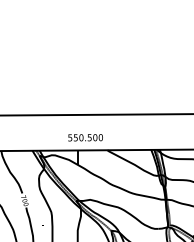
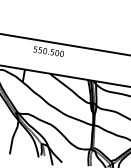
text: (85, 137) -> (48, 51), moved

